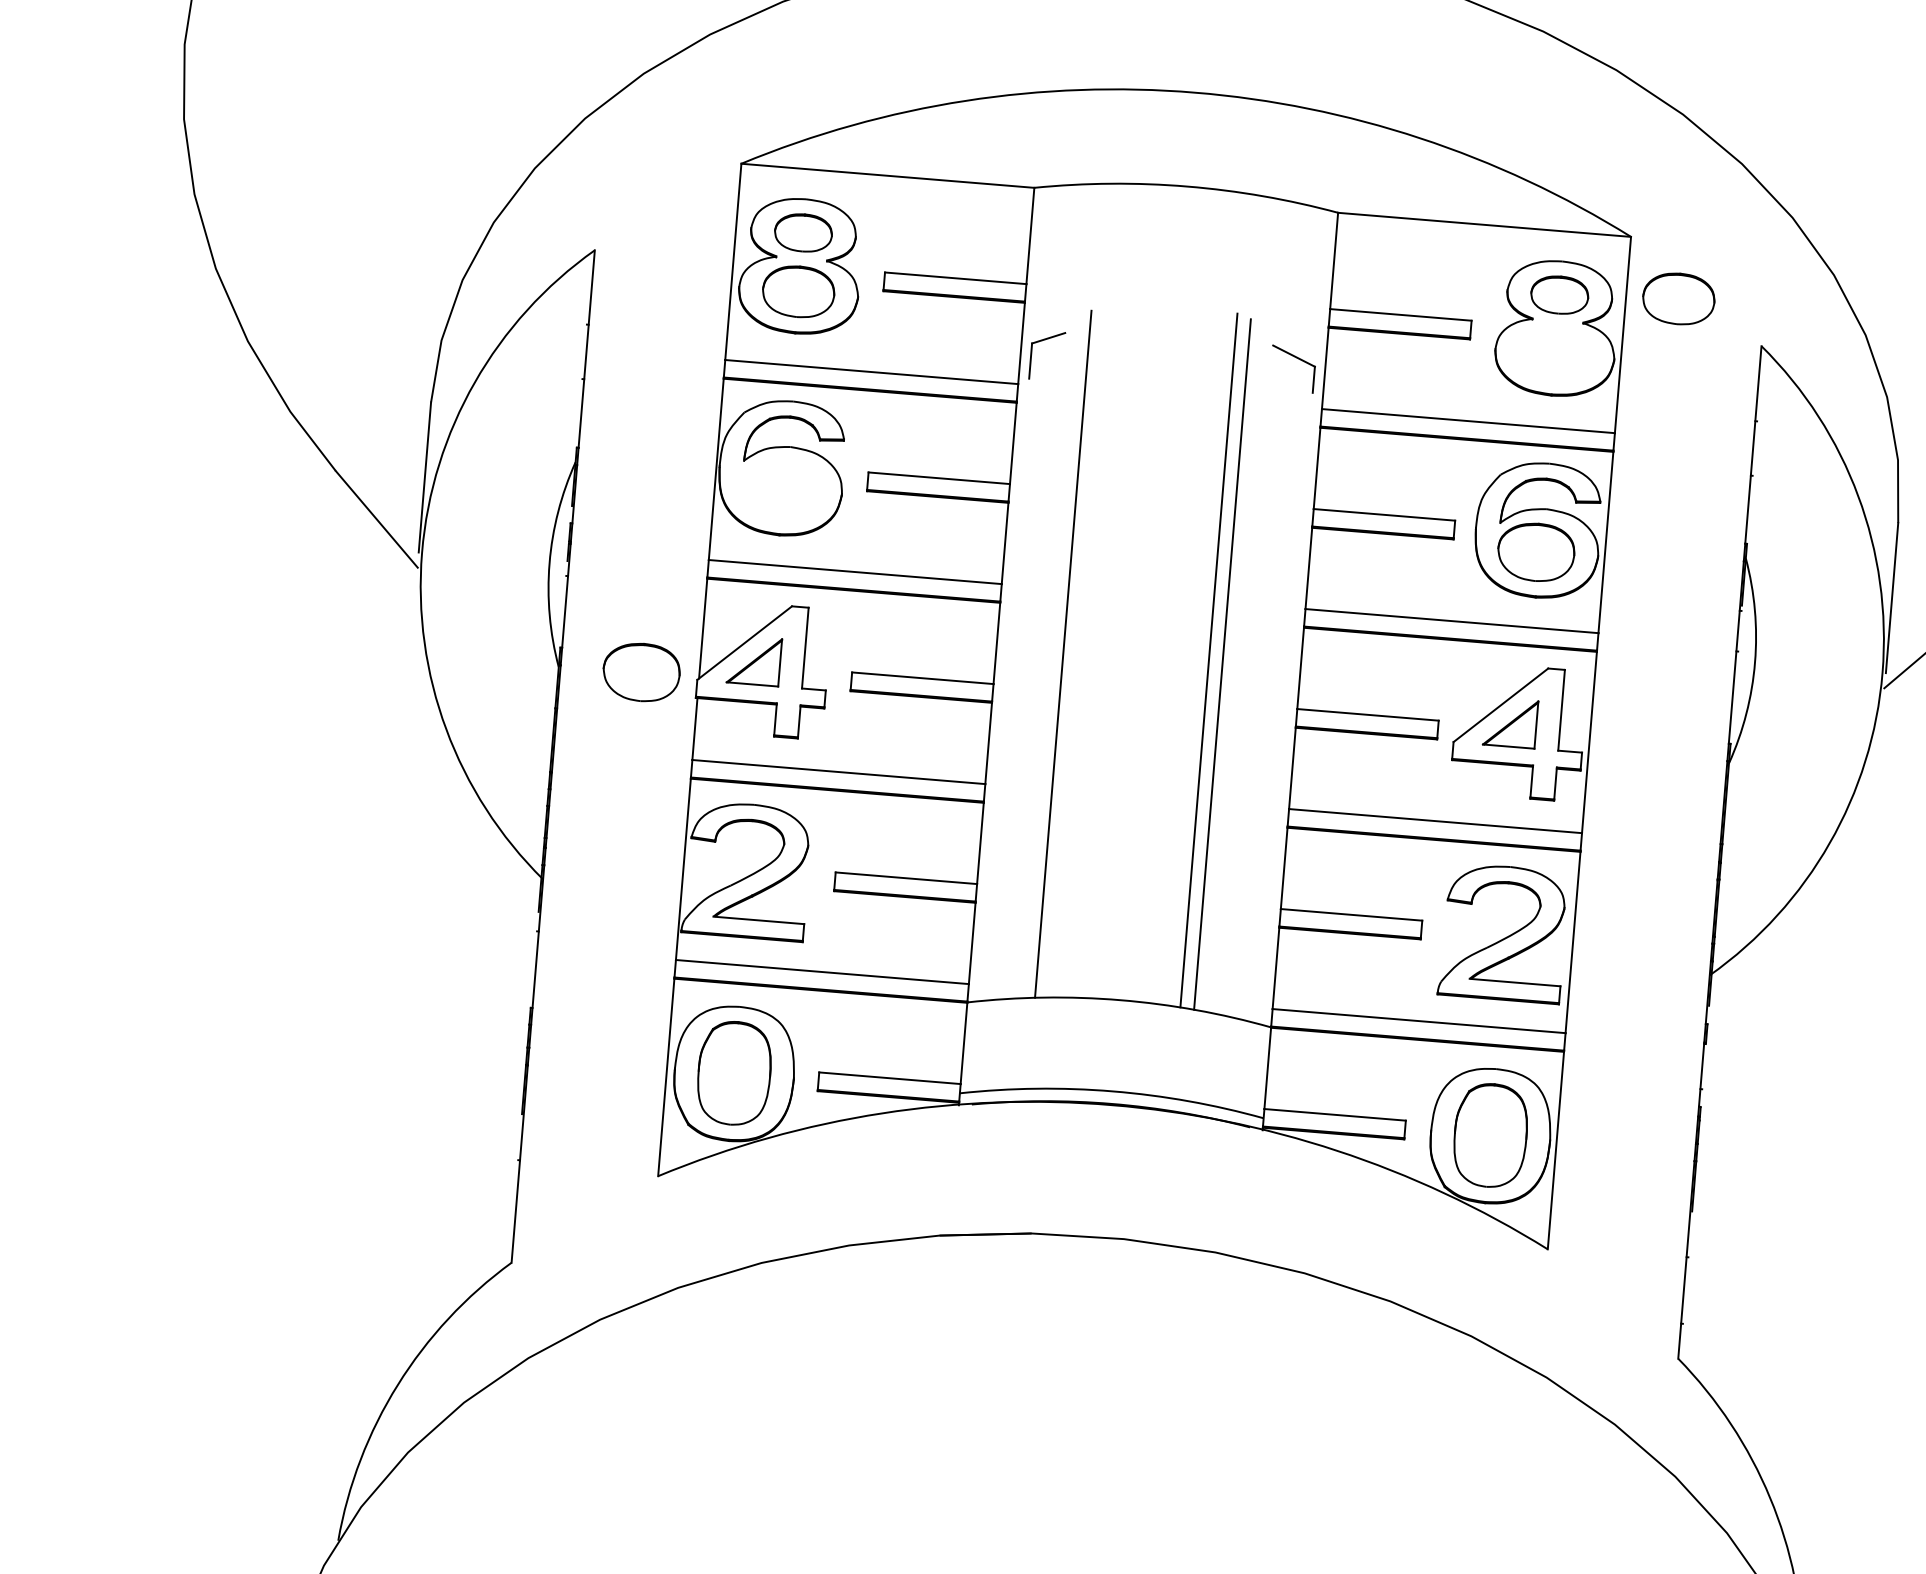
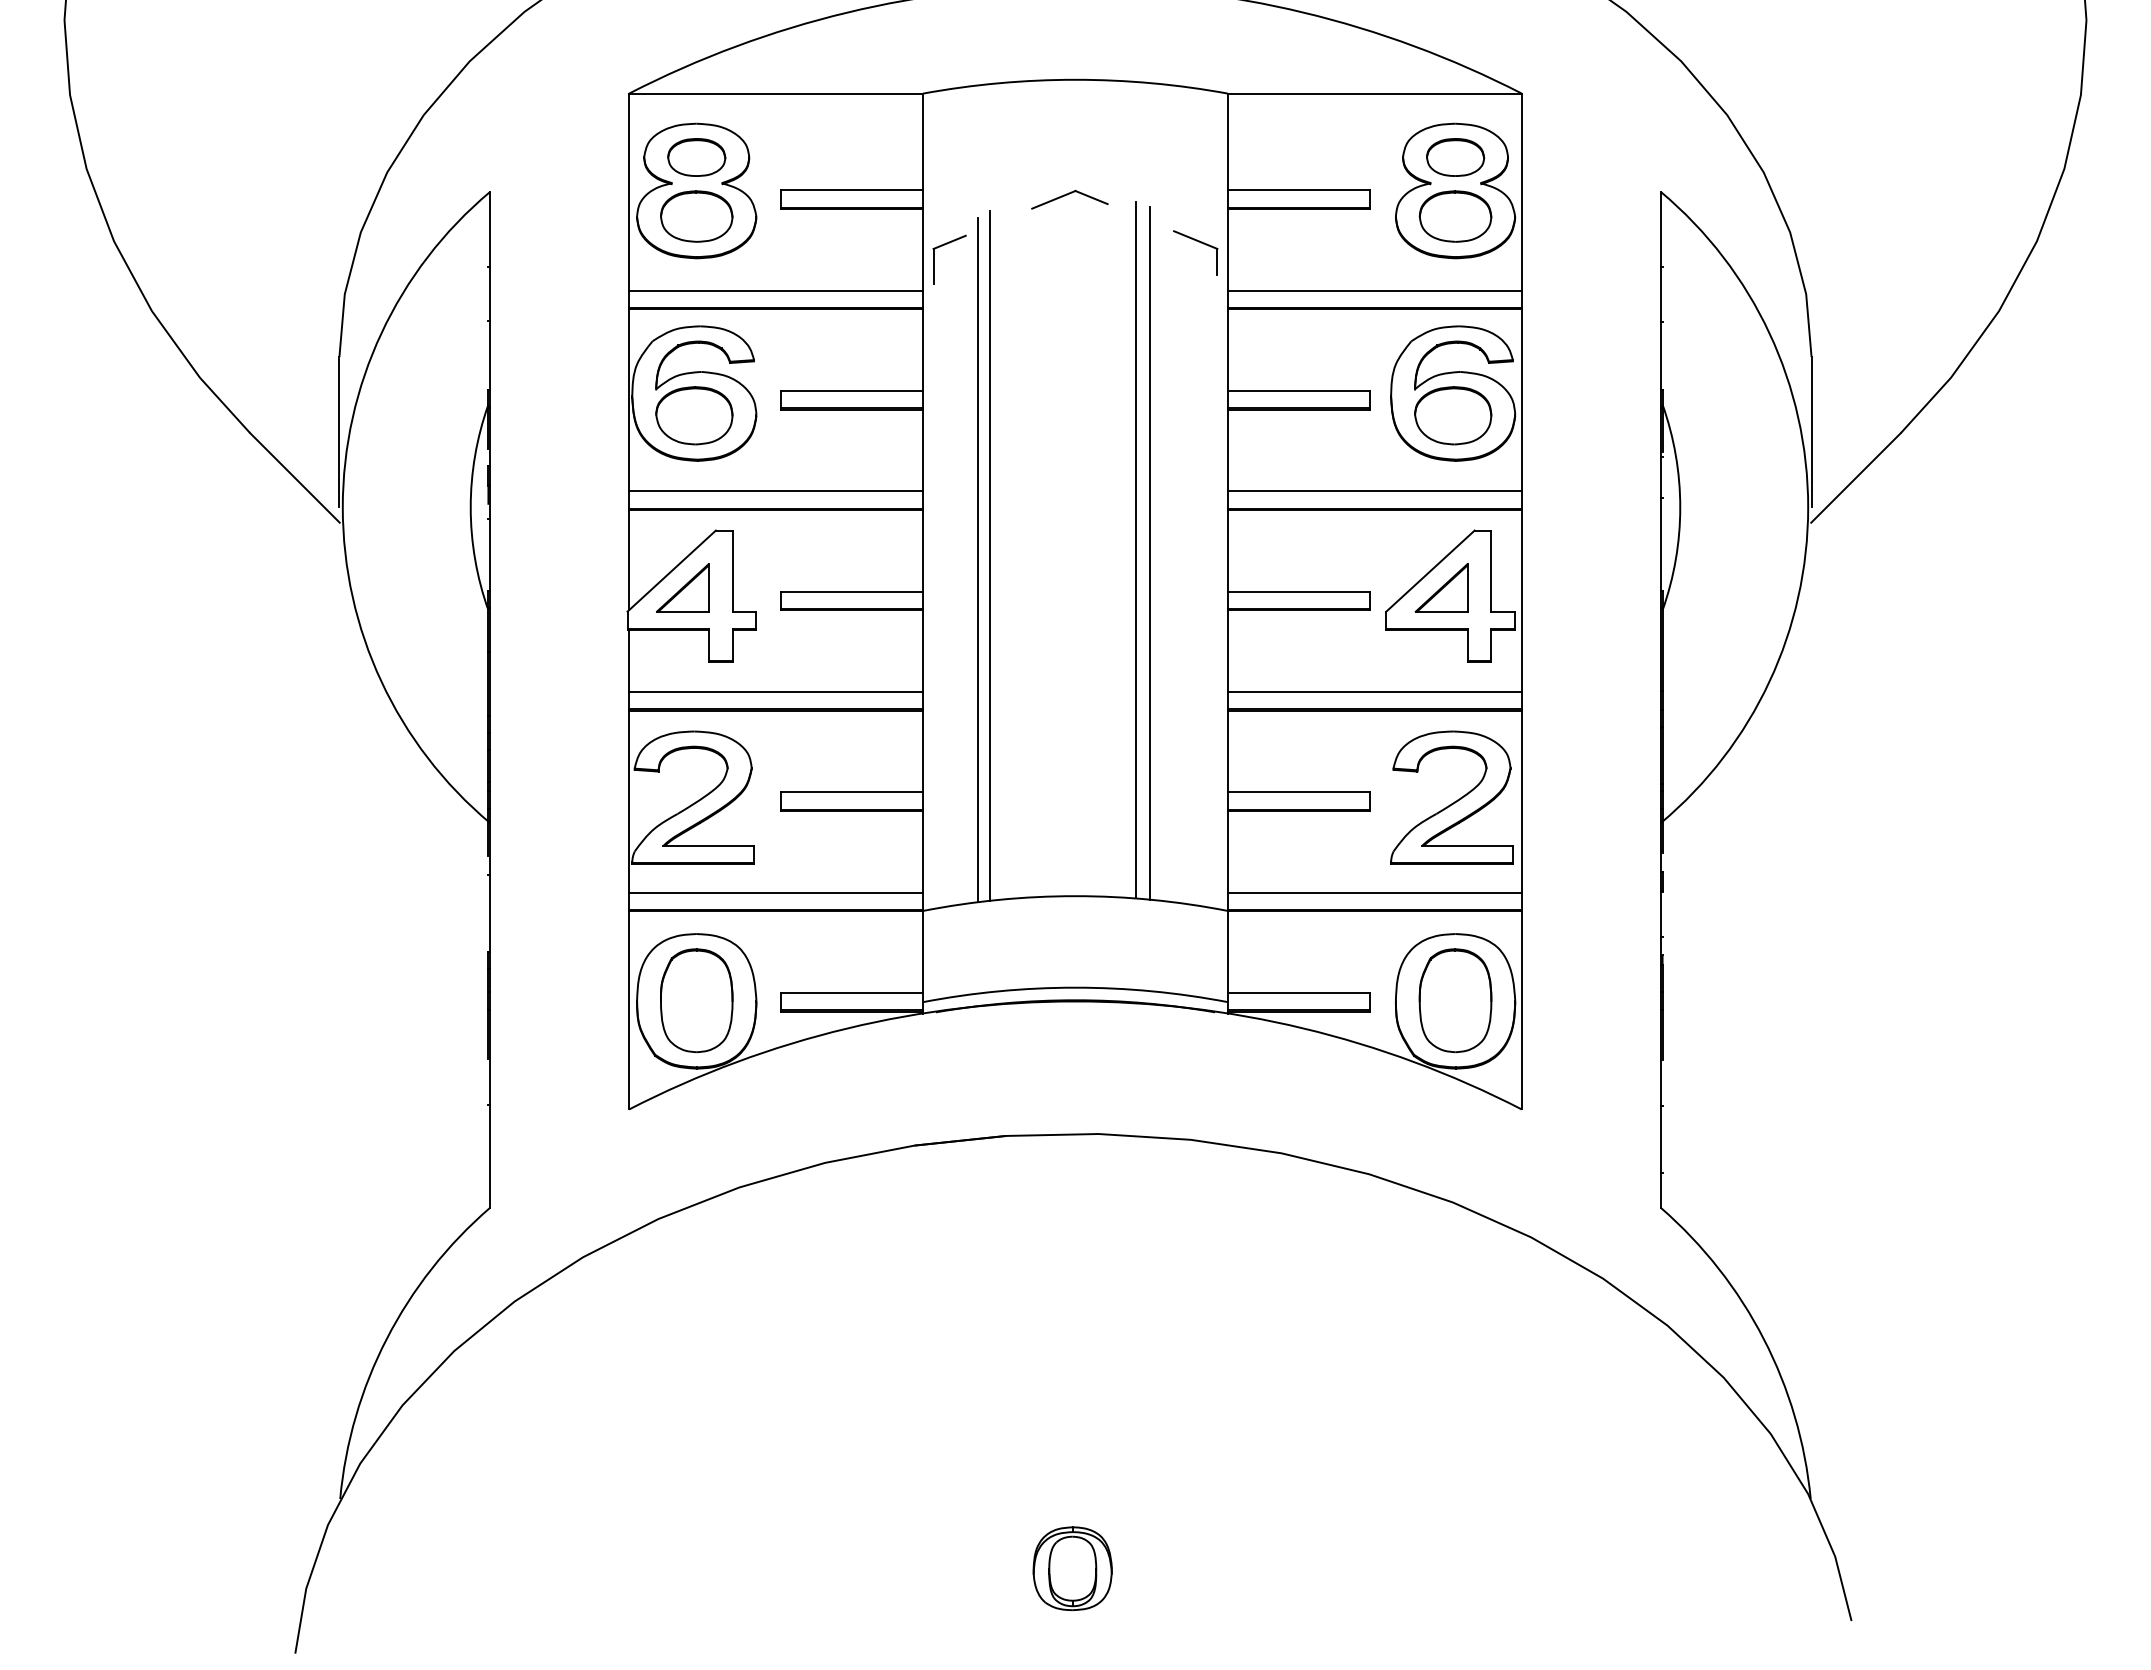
part: (1678, 298) -> (1455, 216), moved
part: (1171, 305) -> (1069, 199), added
line: (1050, 656) -> (977, 559), added
part: (641, 672) -> (694, 415), moved

